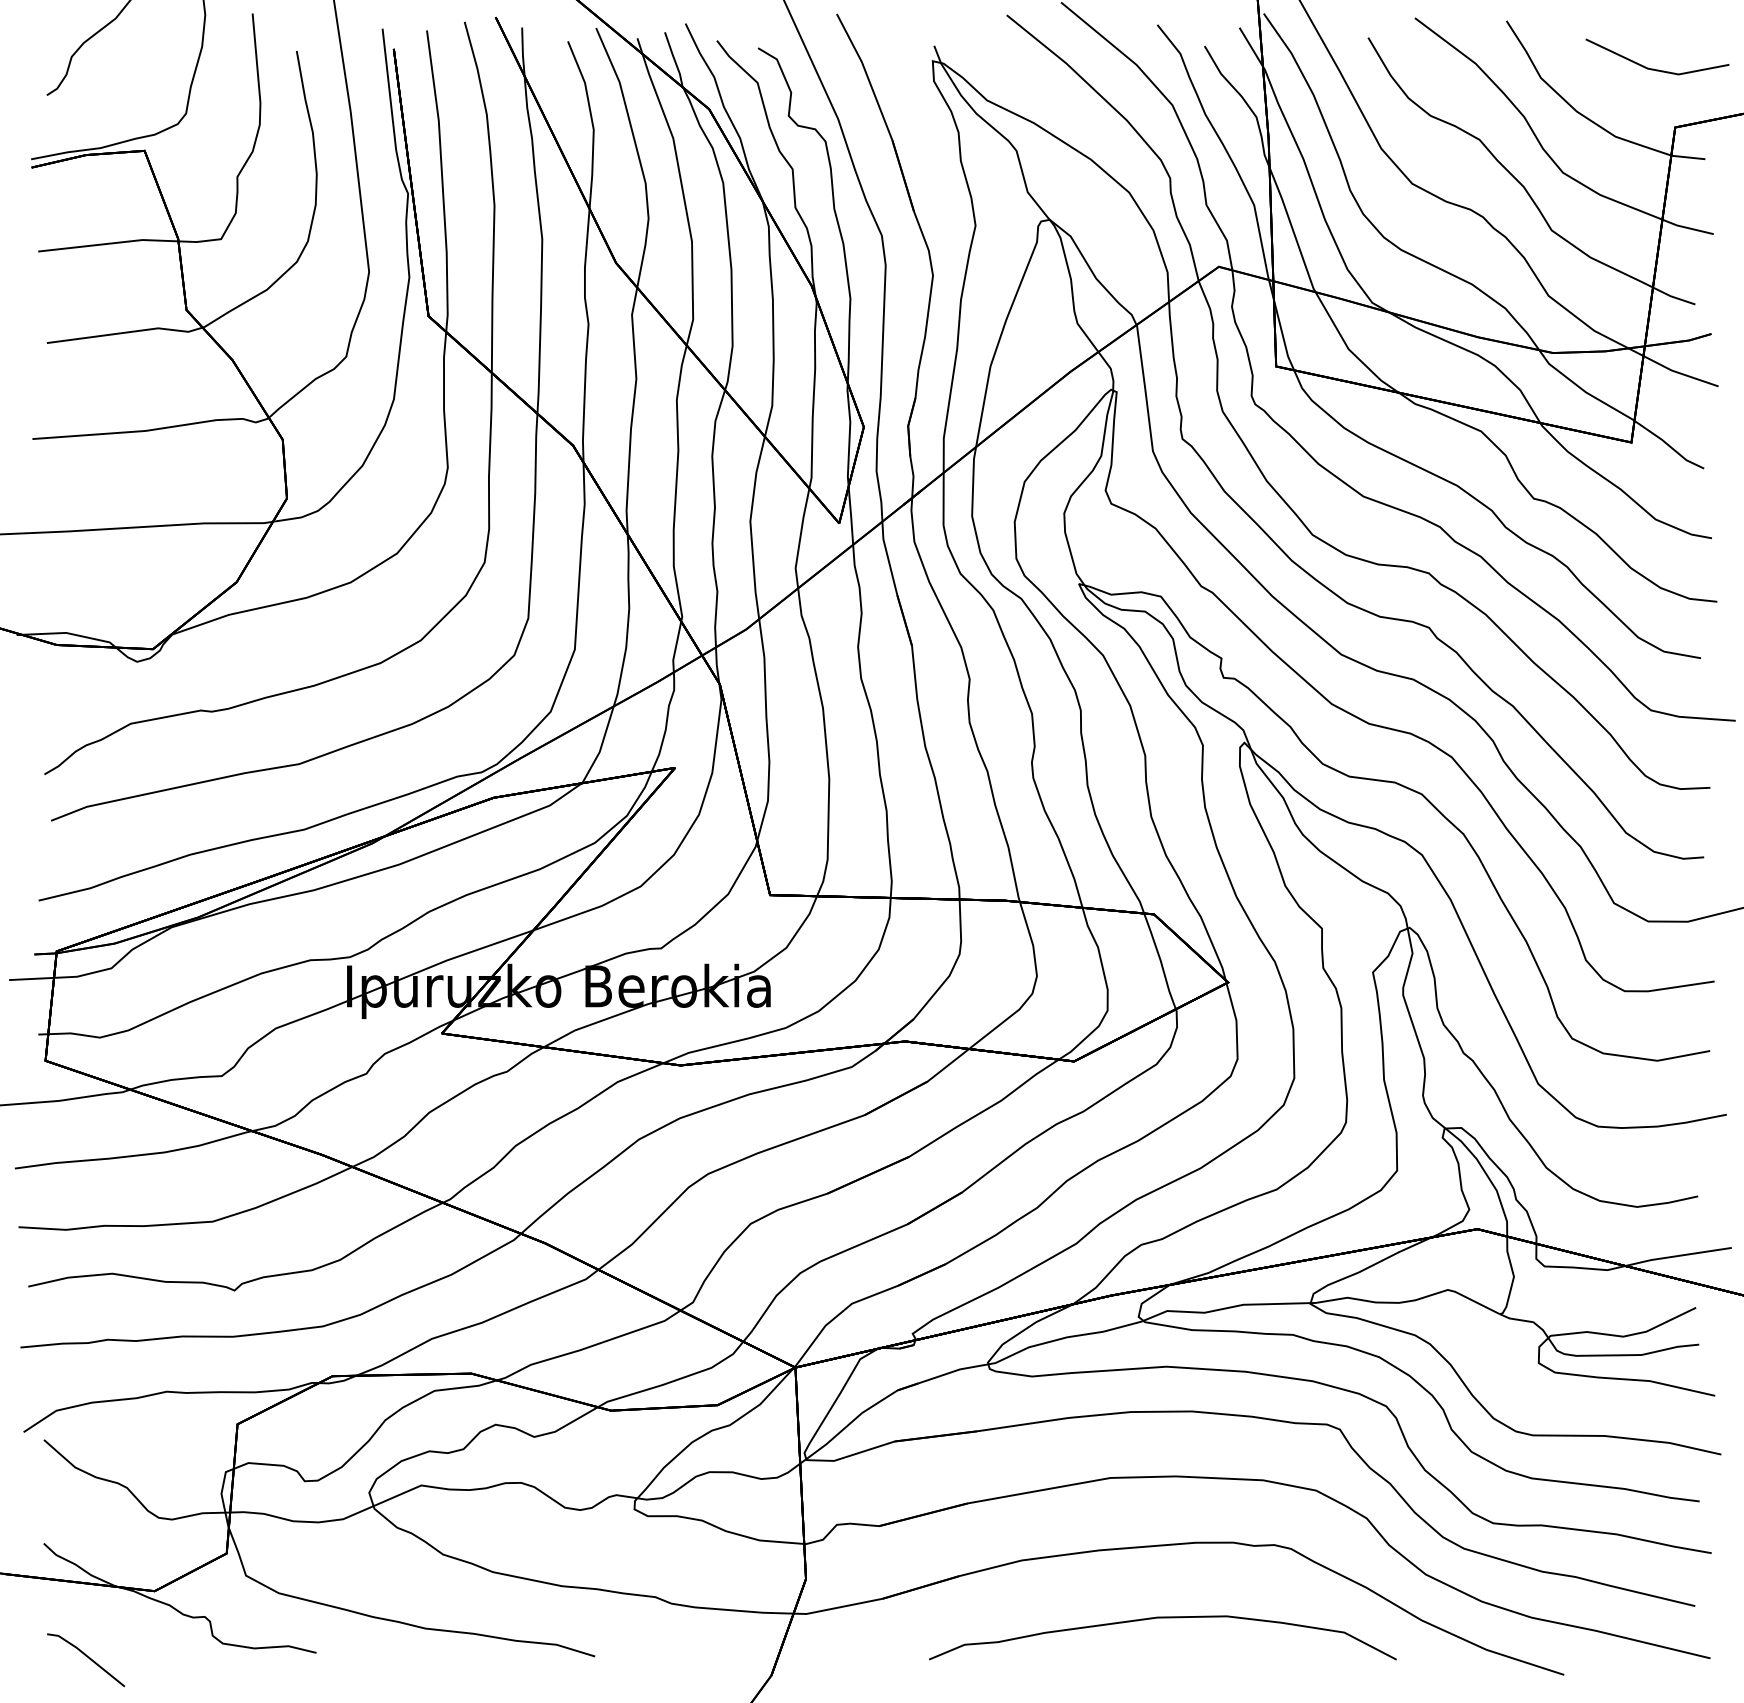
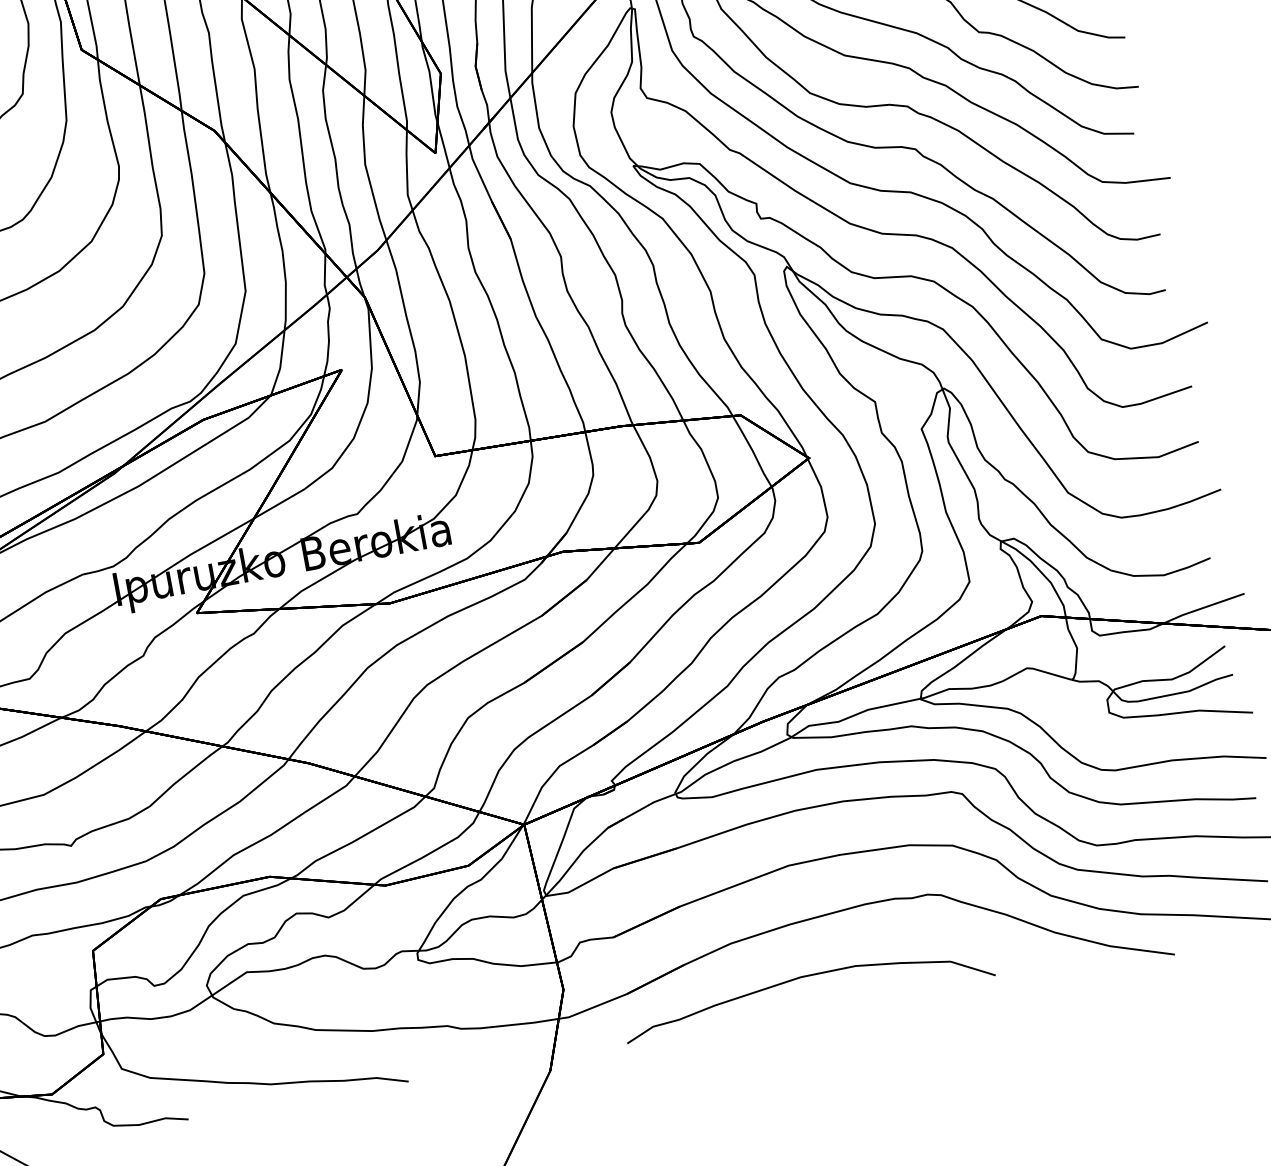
curve: (1162, 1618) -> (805, 977), moved

